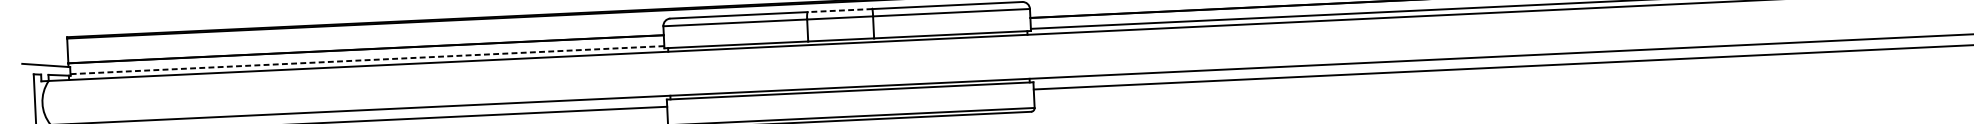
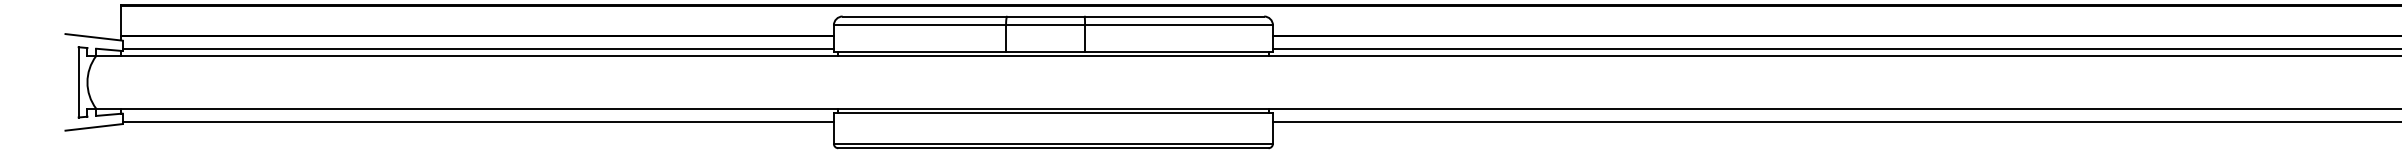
line: (839, 10) -> (1045, 16), dashed -> solid
line: (367, 60) -> (478, 49), dashed -> solid

